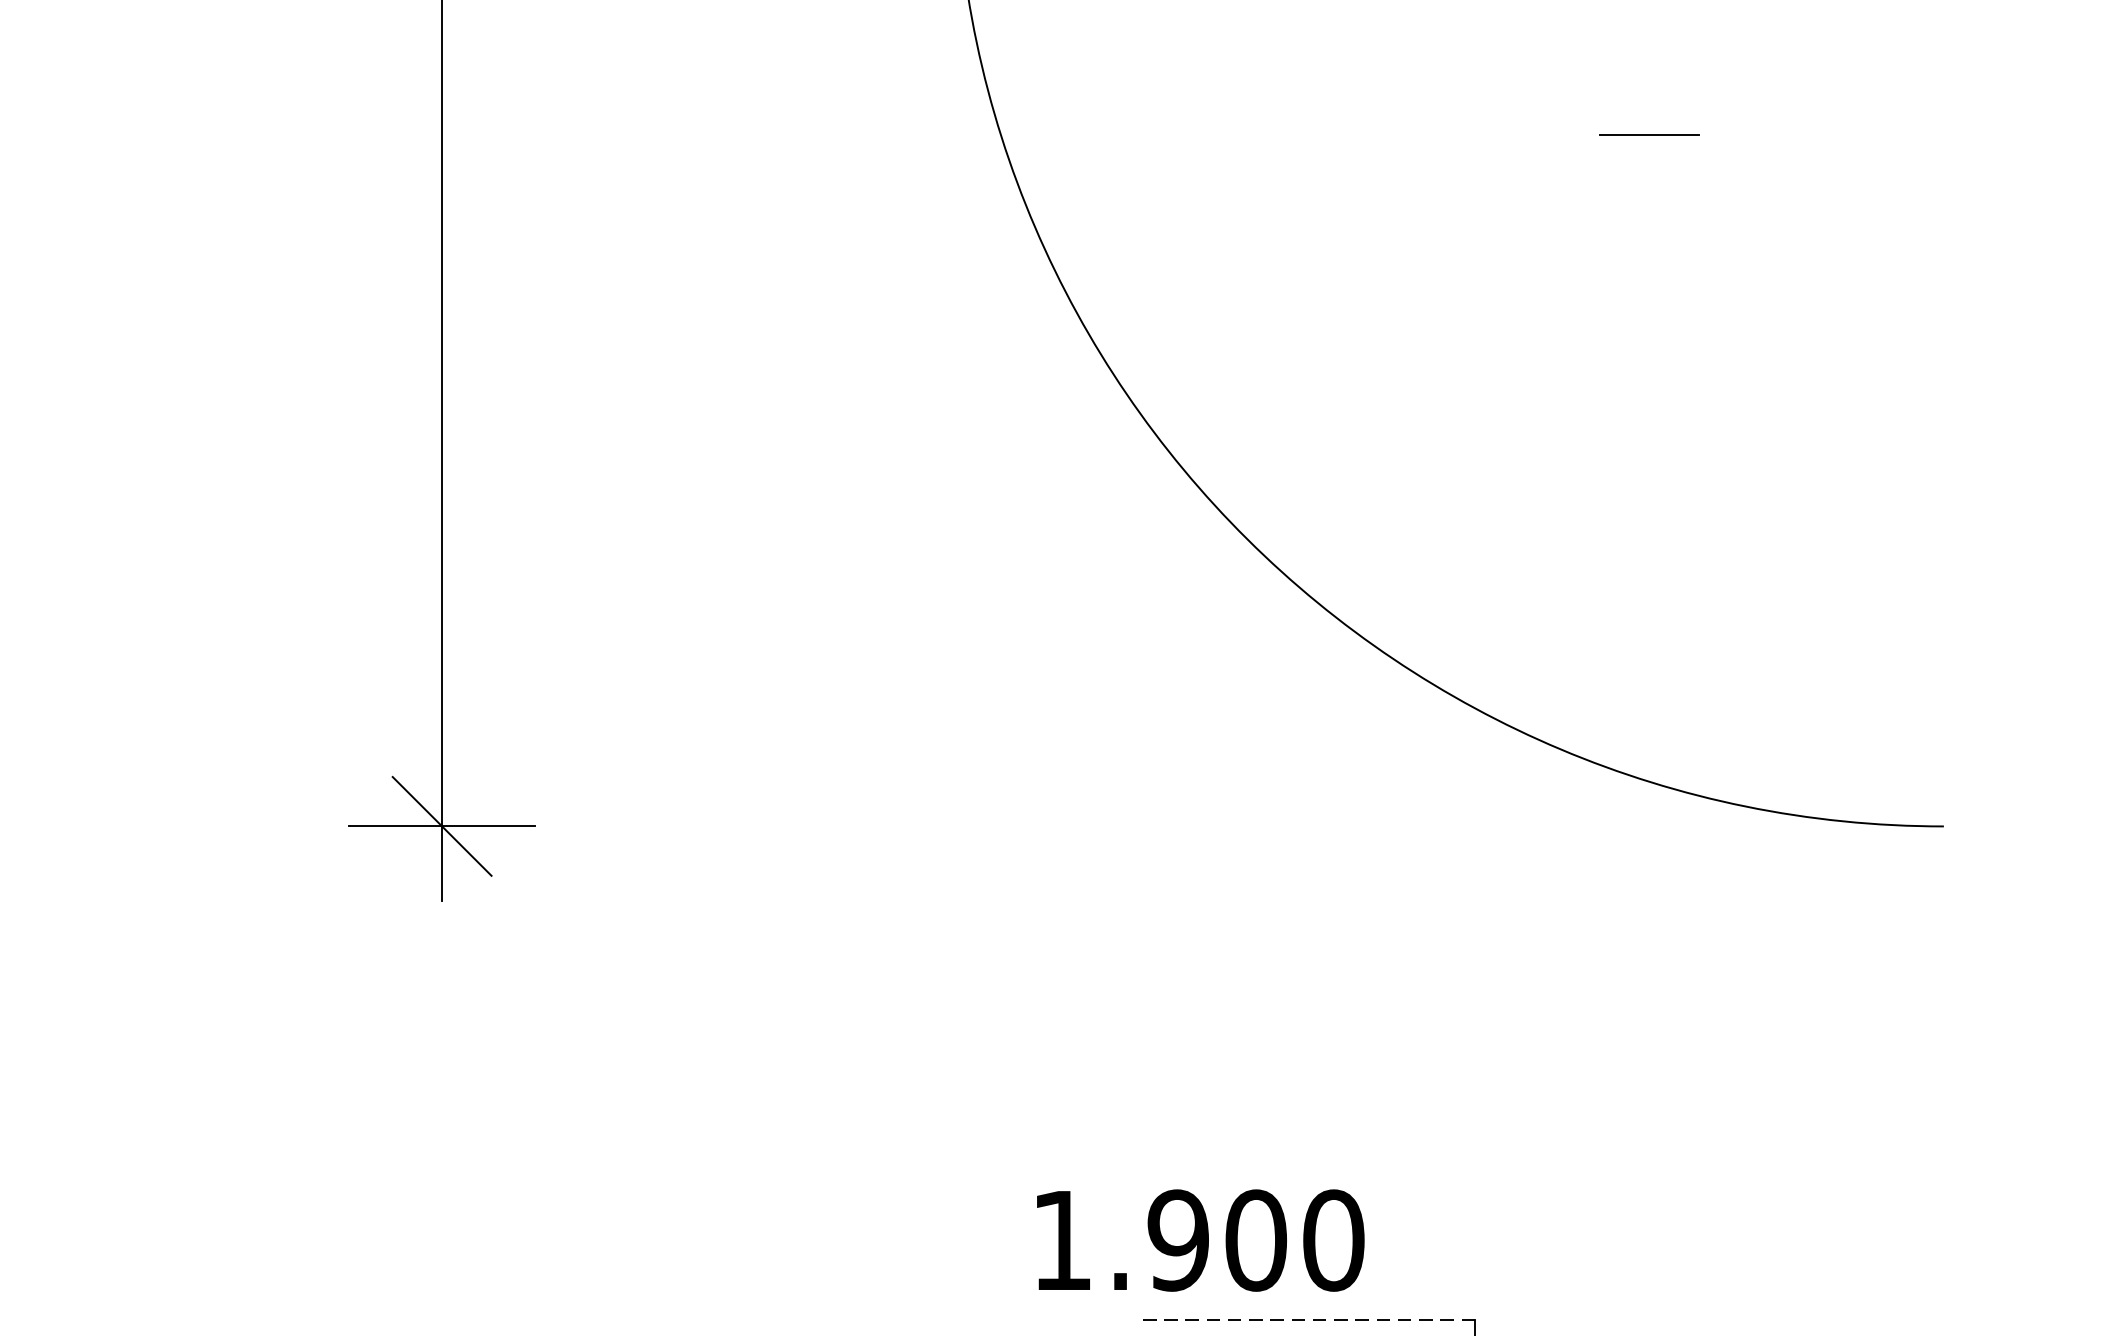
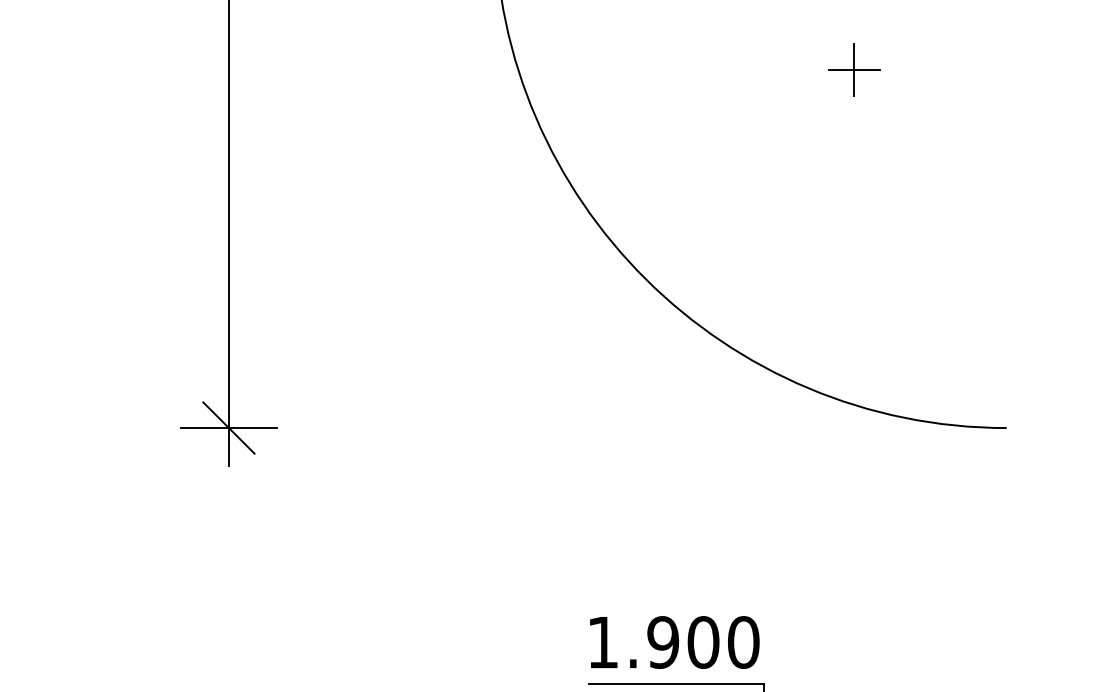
line: (1650, 134) -> (854, 69), added
text: (1200, 1240) -> (674, 642), moved
line: (1306, 1319) -> (676, 683), dashed -> solid

